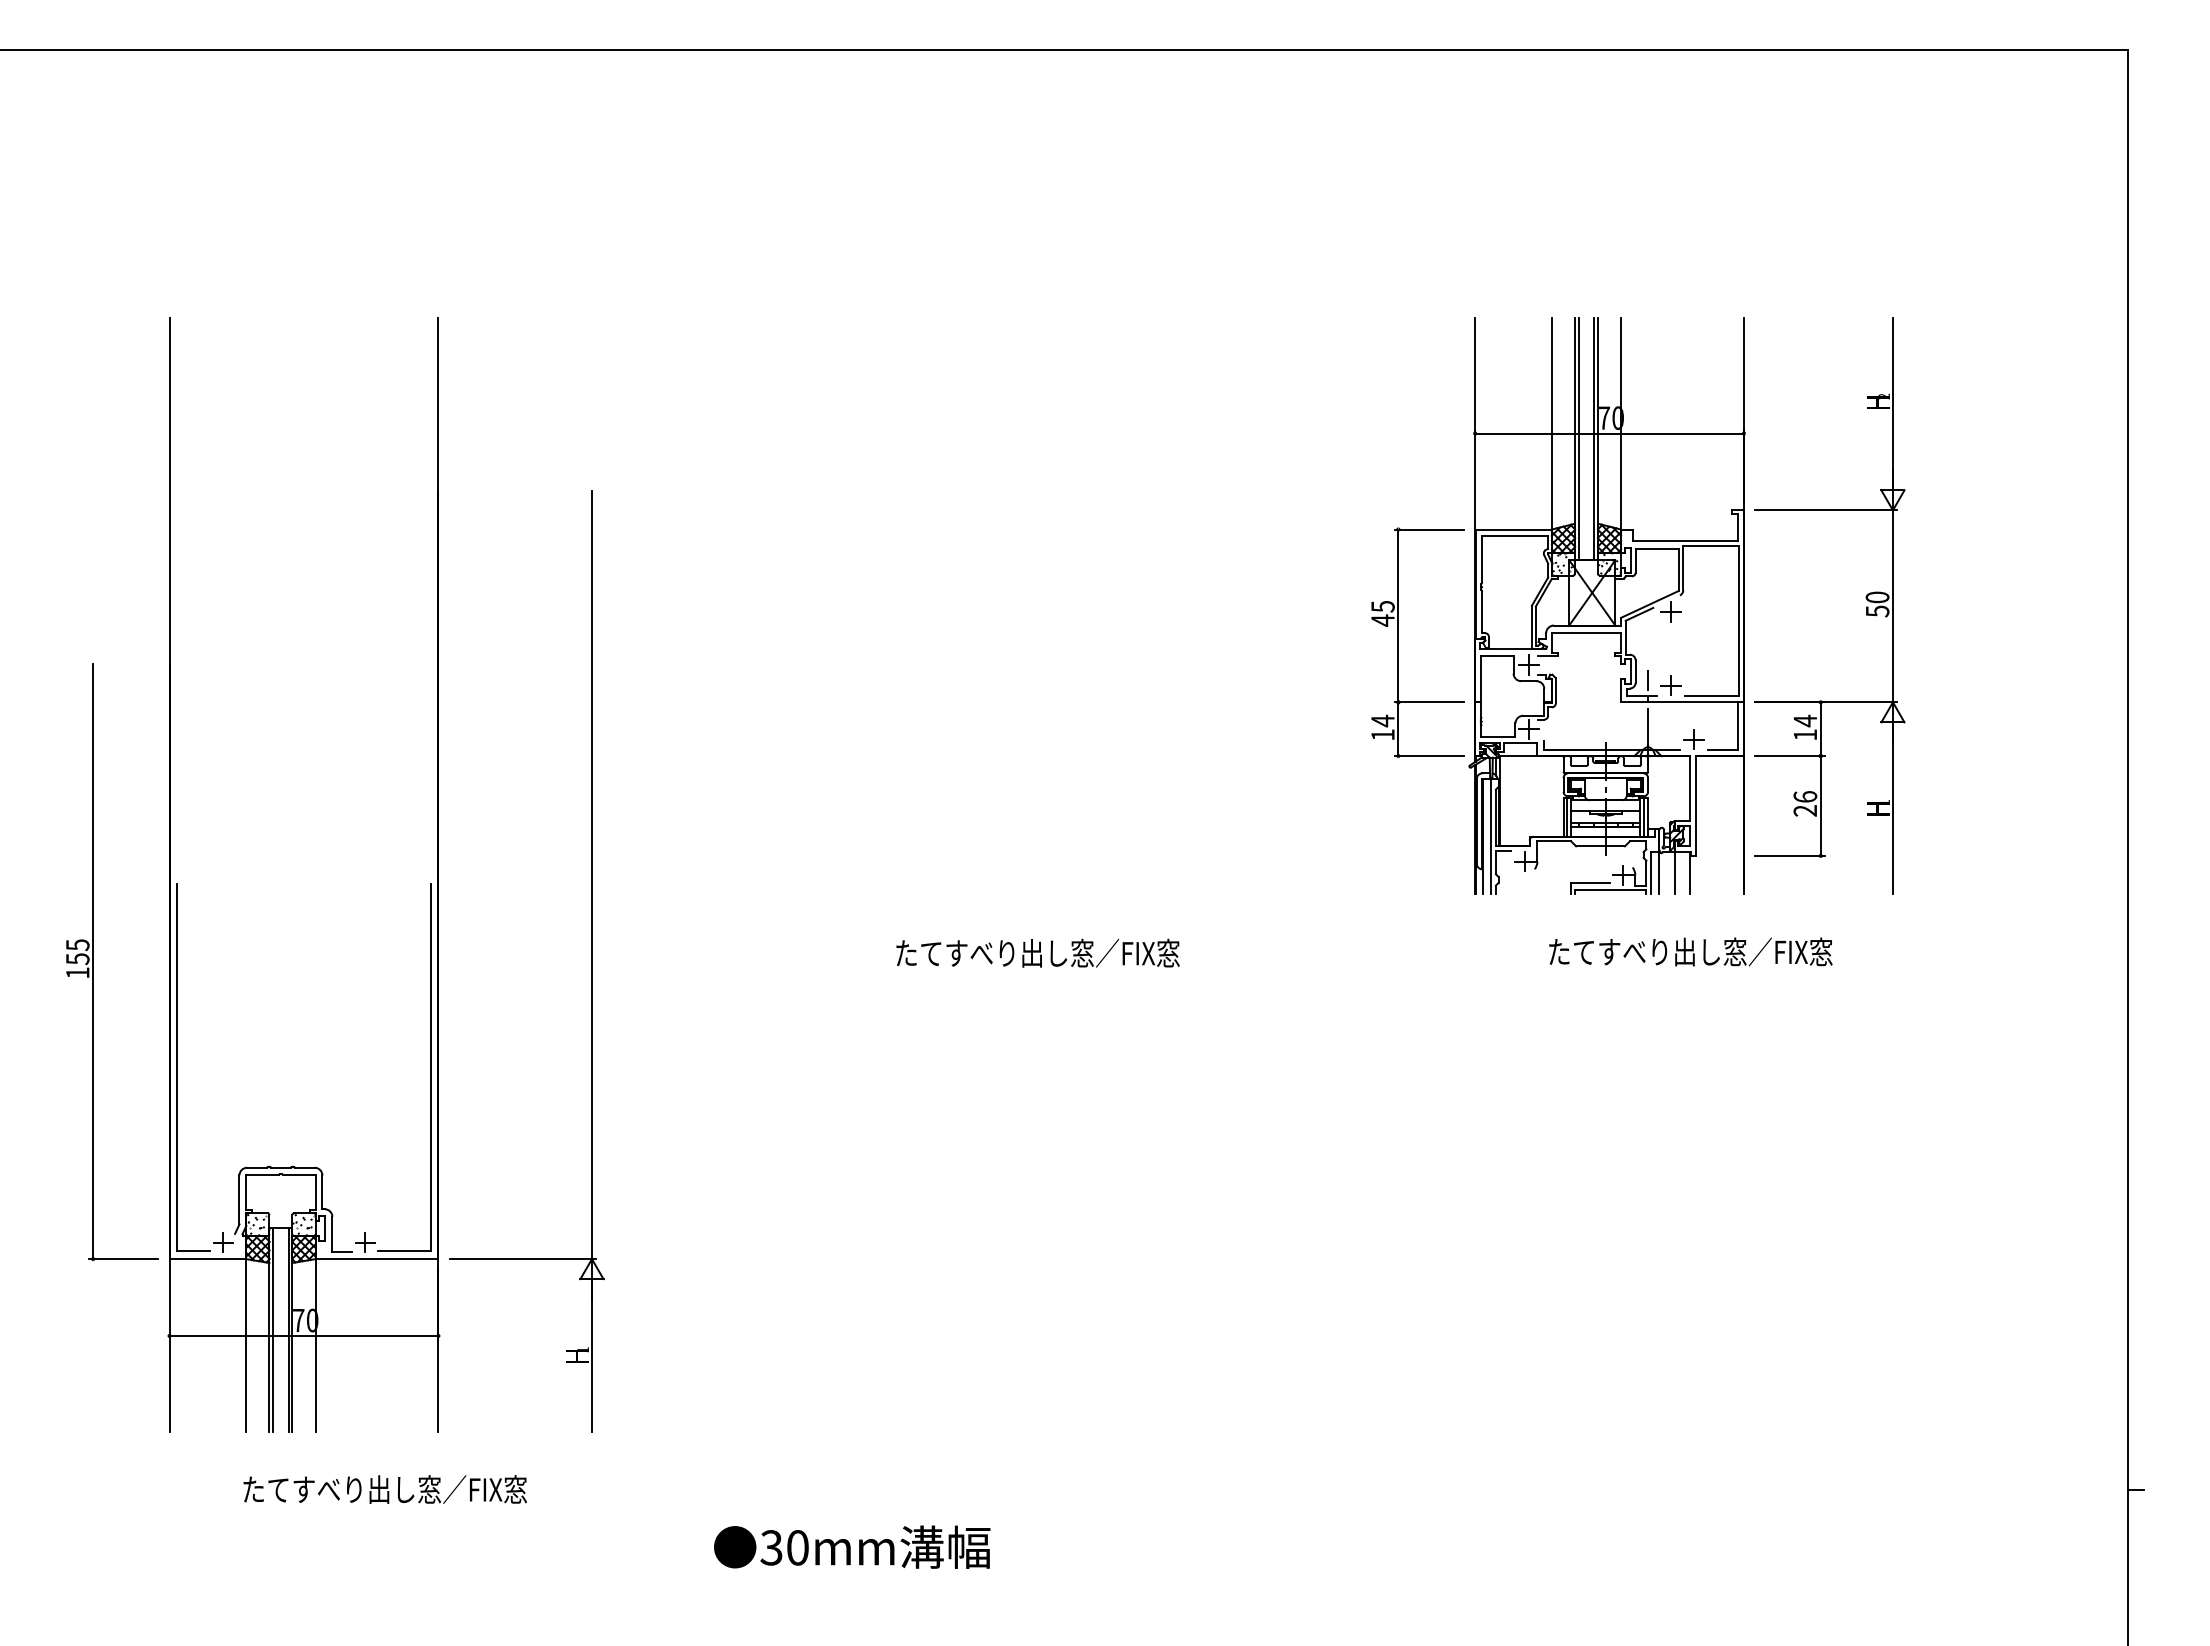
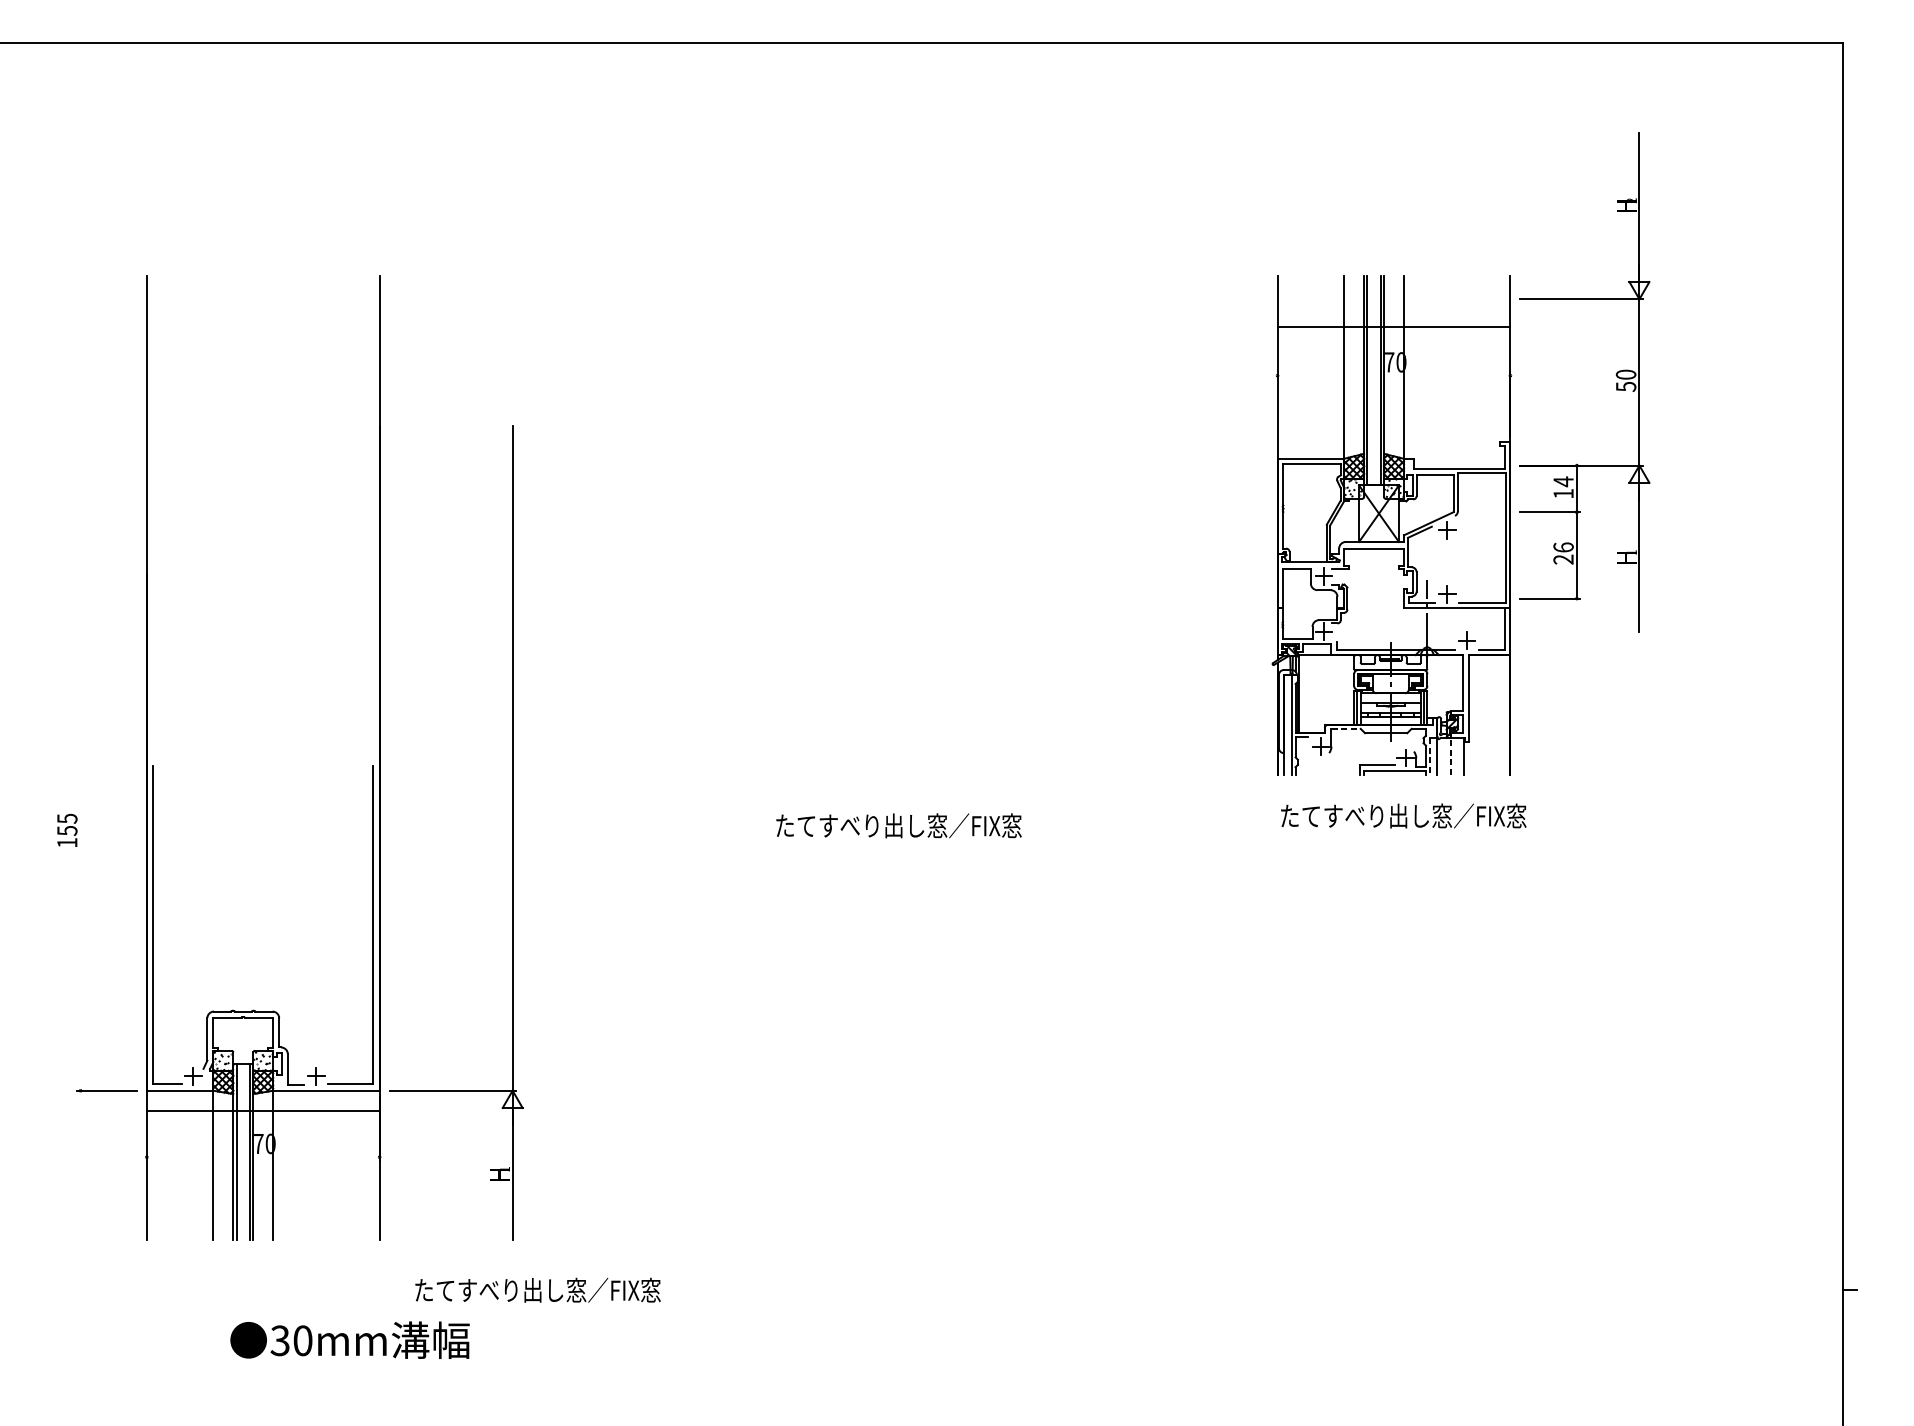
line: (1609, 433) -> (1393, 327), moved
part: (1865, 598) -> (1615, 375), moved
part: (1398, 642) -> (1211, 556), removed
line: (1554, 841) -> (1346, 729), solid -> dashed
line: (1674, 872) -> (1450, 755), solid -> dashed
line: (1651, 873) -> (1430, 756), solid -> dashed
text: (1690, 951) -> (1403, 815), moved
line: (93, 961) -> (80, 832), removed
line: (303, 1335) -> (262, 1110), moved
text: (384, 1489) -> (537, 1290), moved
text: (852, 1546) -> (350, 1339), moved

